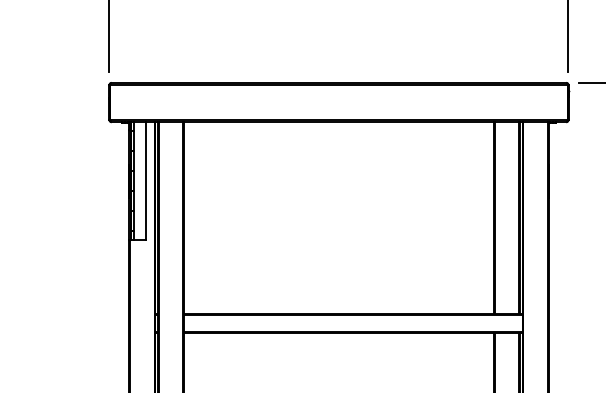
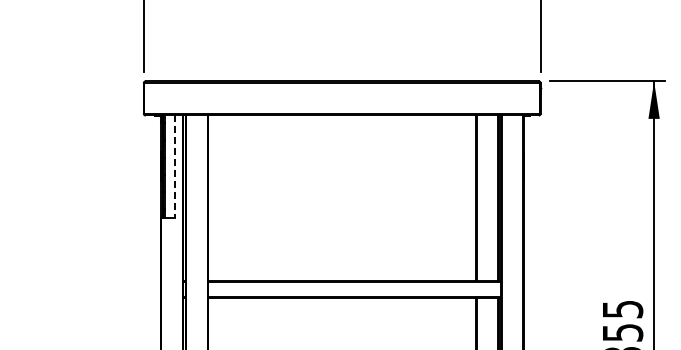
line: (145, 182) -> (174, 167), solid -> dashed

